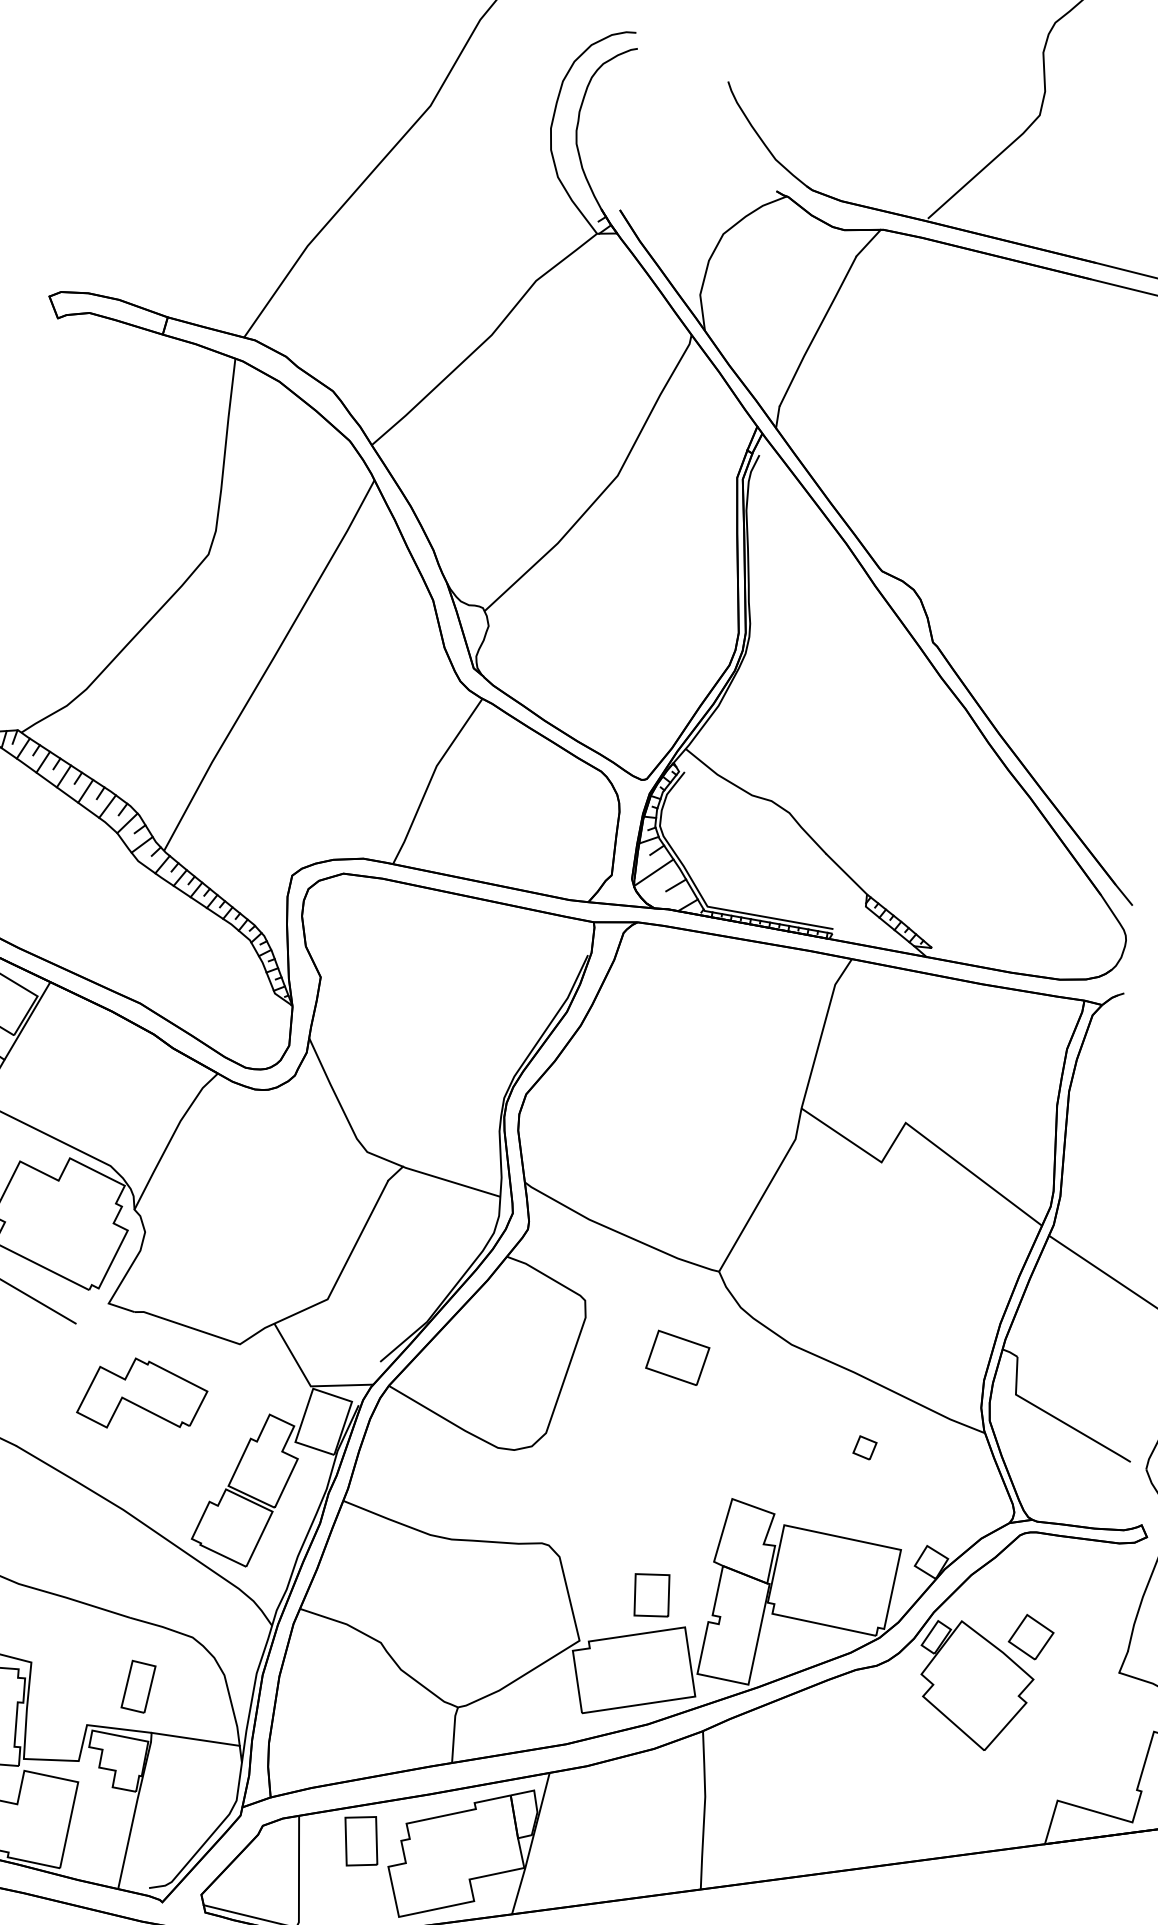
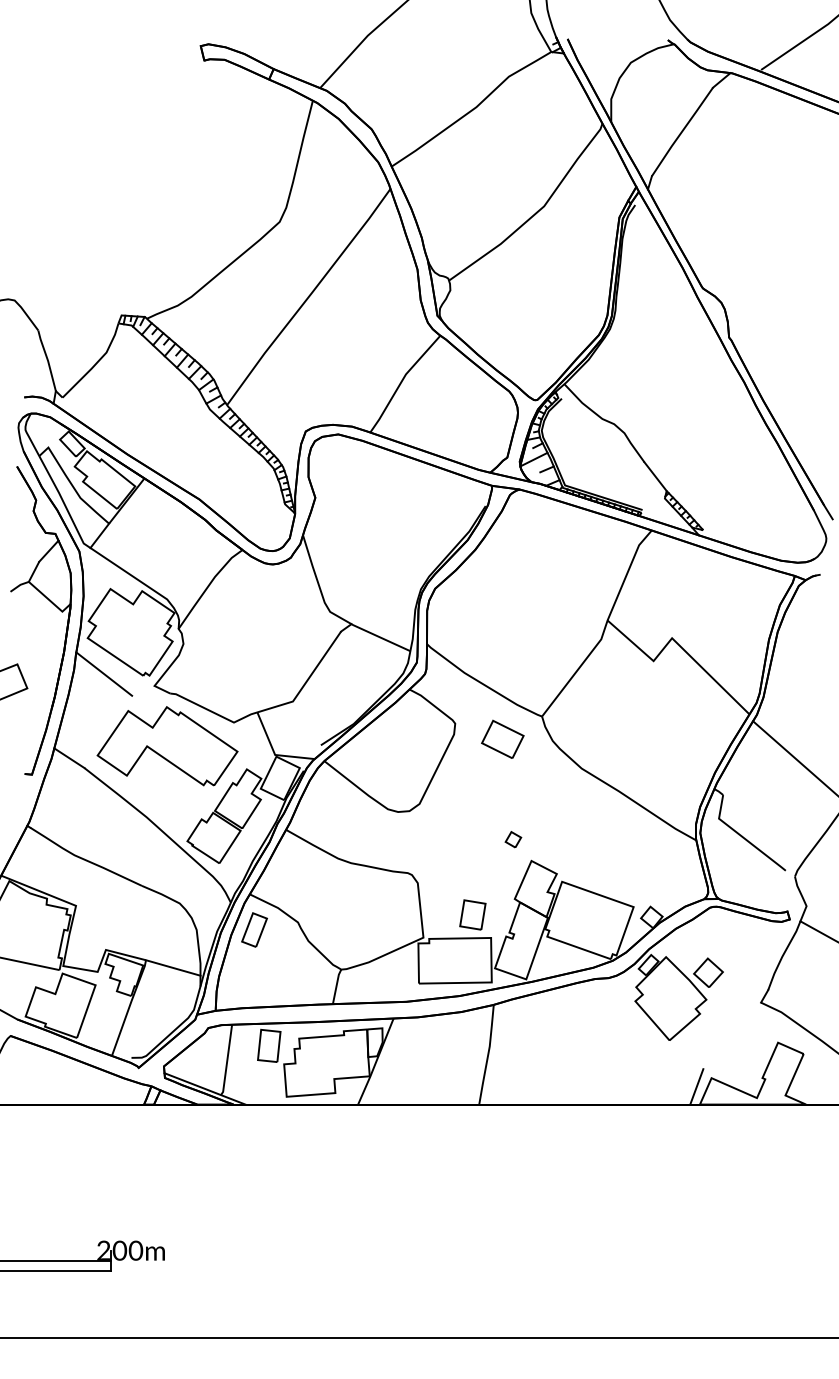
part: (677, 1356) -> (502, 738), moved
part: (141, 1395) -> (167, 746), size x1.67
part: (865, 1447) -> (513, 839), moved
part: (138, 1685) -> (254, 929), moved
line: (1035, 1816) -> (696, 1086), added

